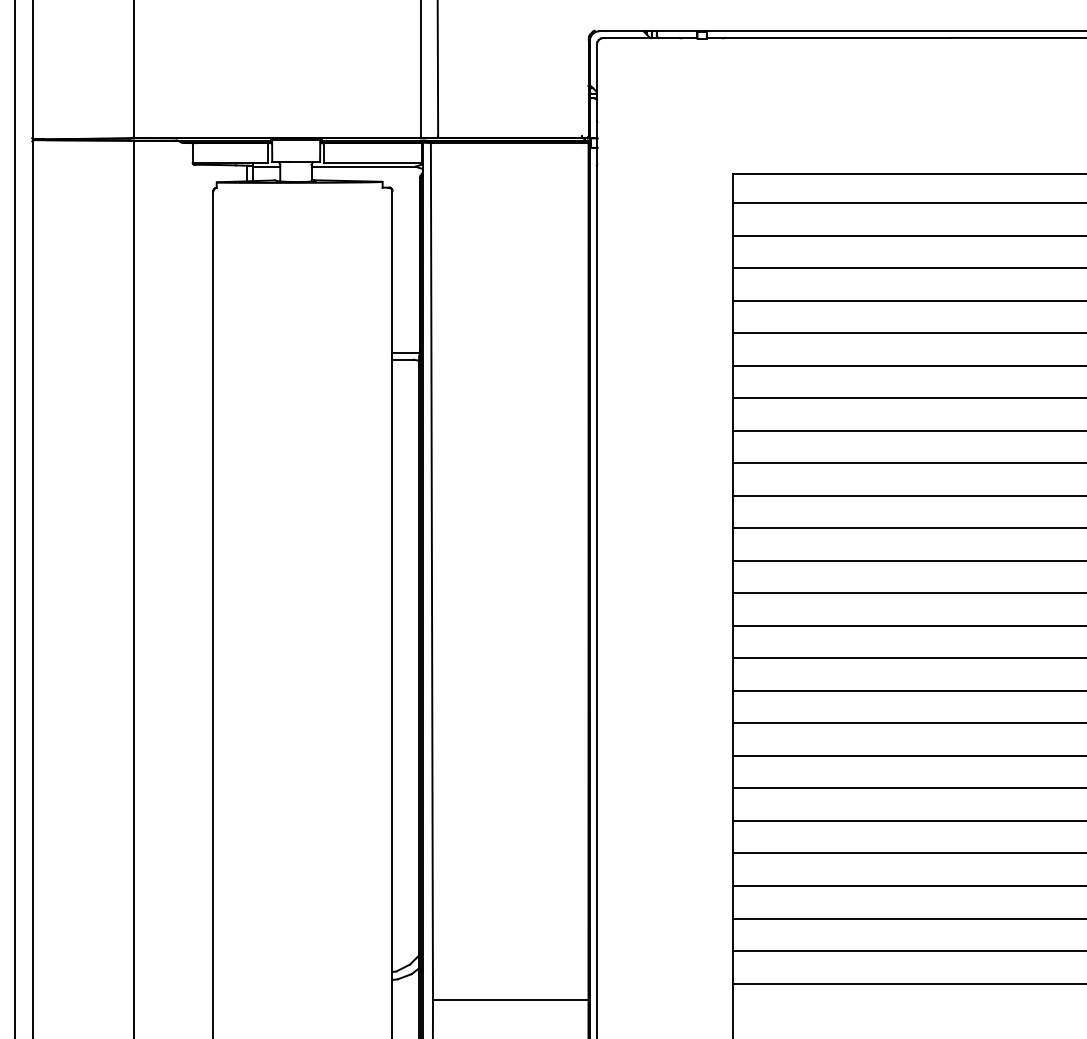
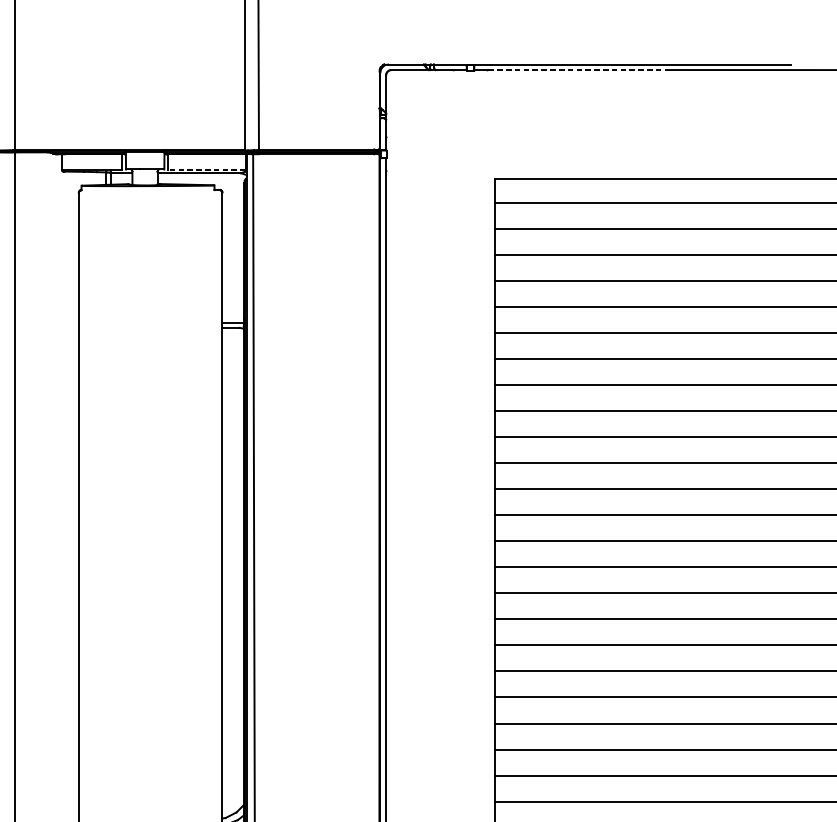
line: (837, 37) -> (578, 69), solid -> dashed
line: (372, 162) -> (206, 169), solid -> dashed

